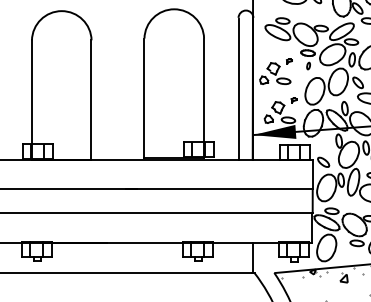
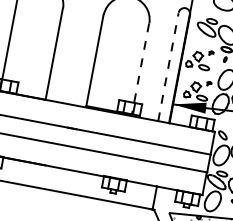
line: (238, 89) -> (168, 67), solid -> dashed
line: (203, 98) -> (140, 69), solid -> dashed

